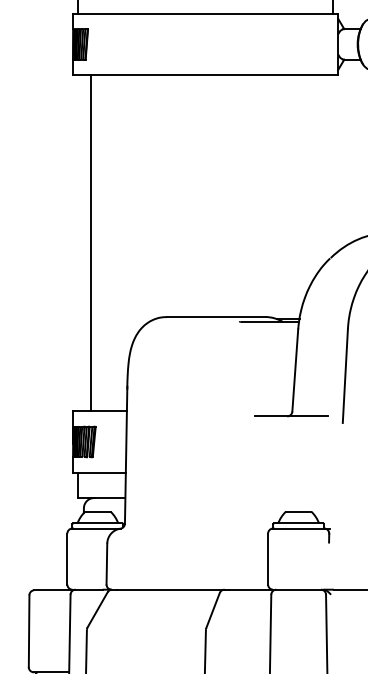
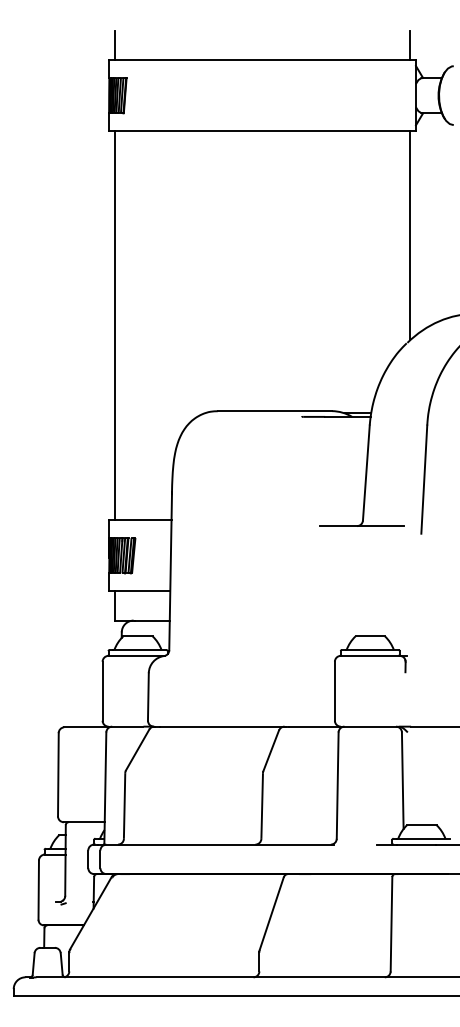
line: (333, 165) -> (410, 235), added
line: (91, 243) -> (115, 325), moved

